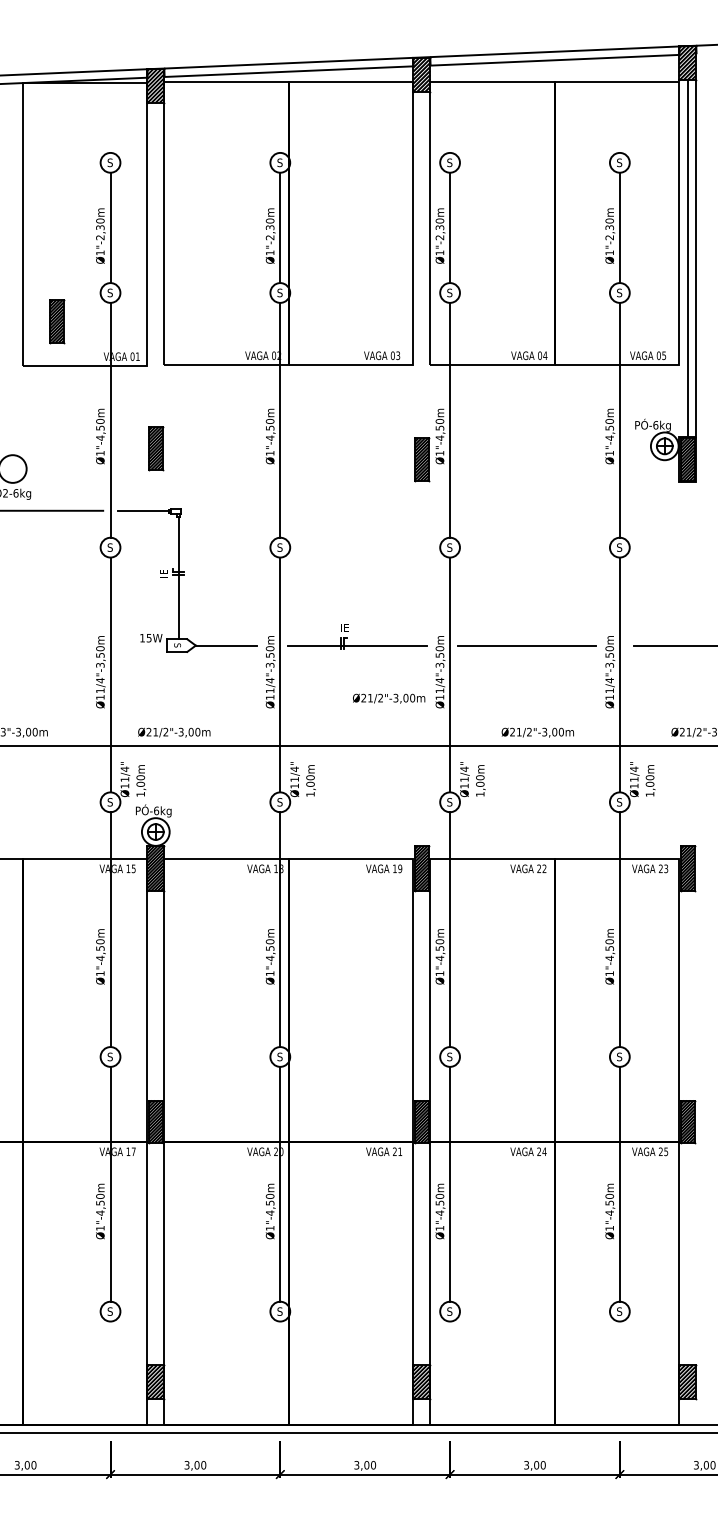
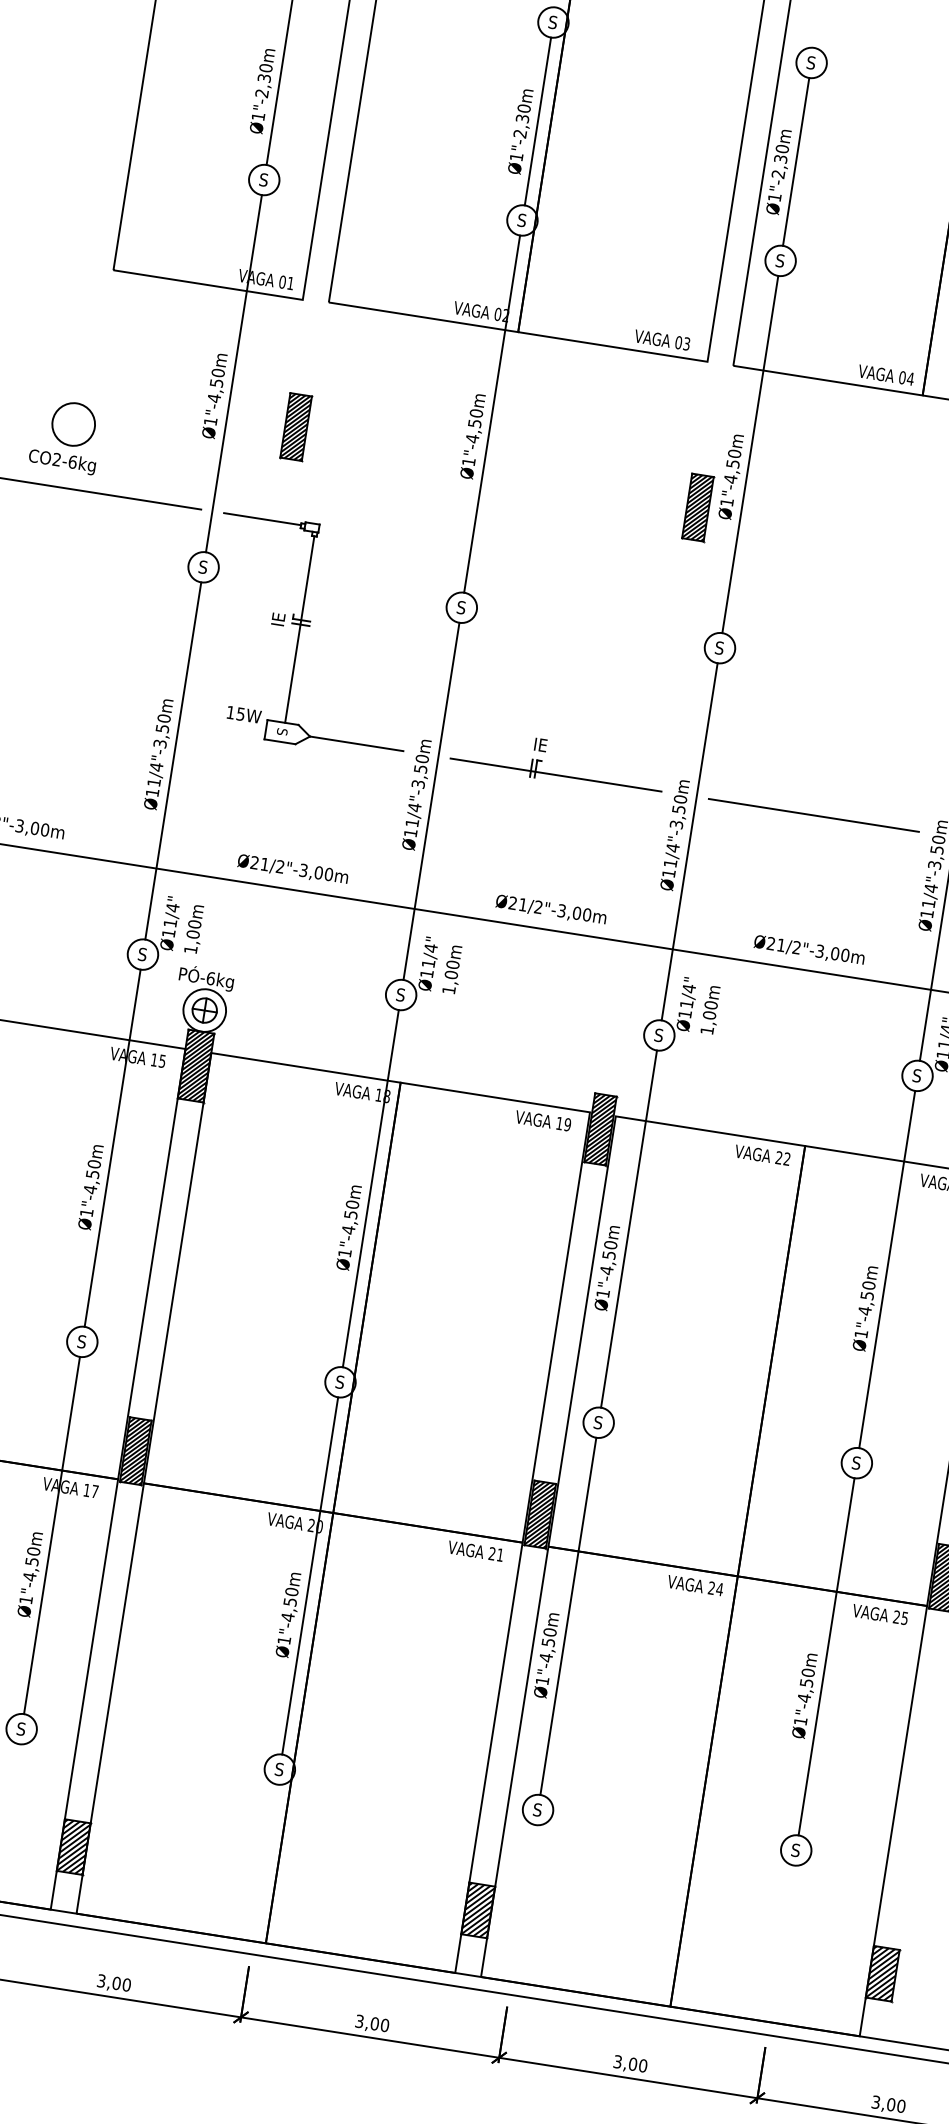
part: (57, 321) -> (176, 210), removed
text: (389, 698) -> (551, 909), moved
text: (174, 732) -> (293, 869), moved

